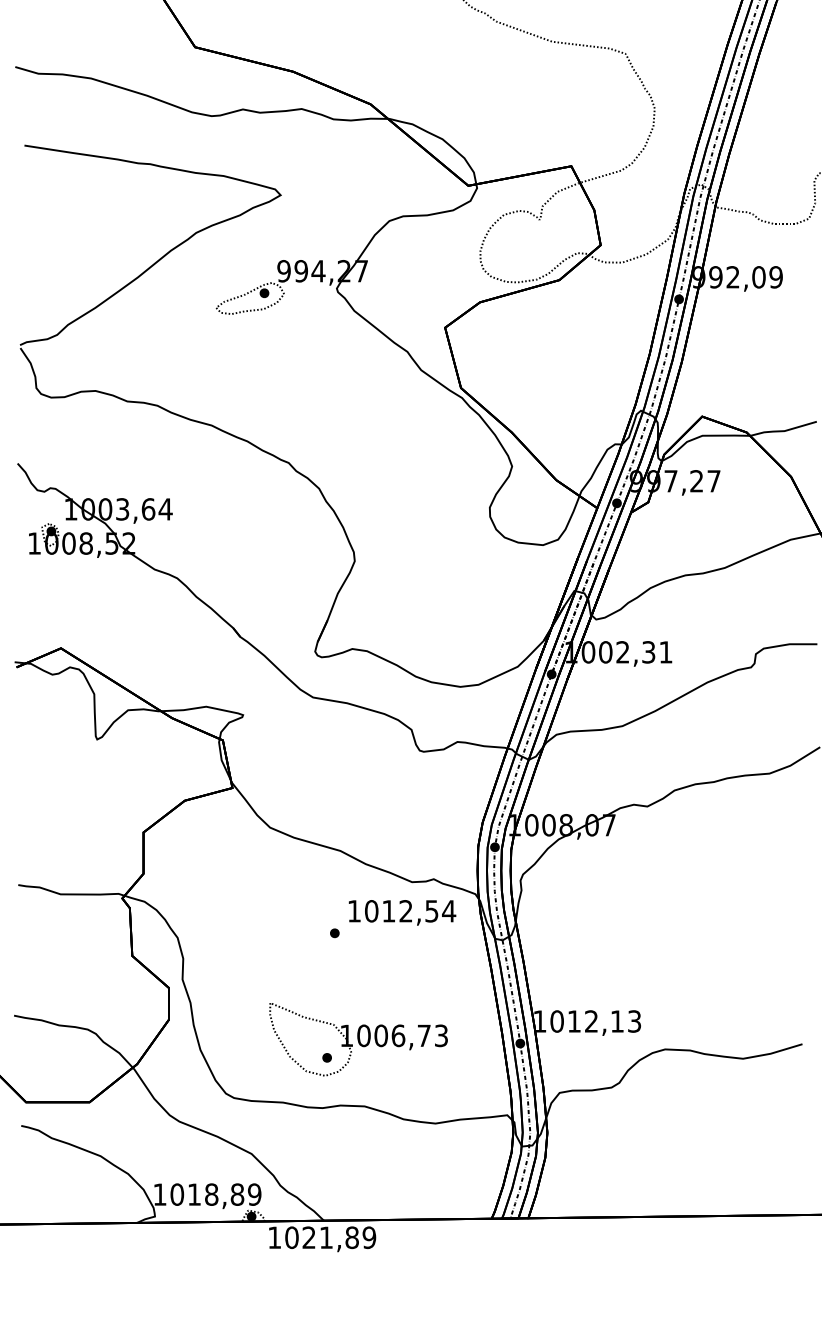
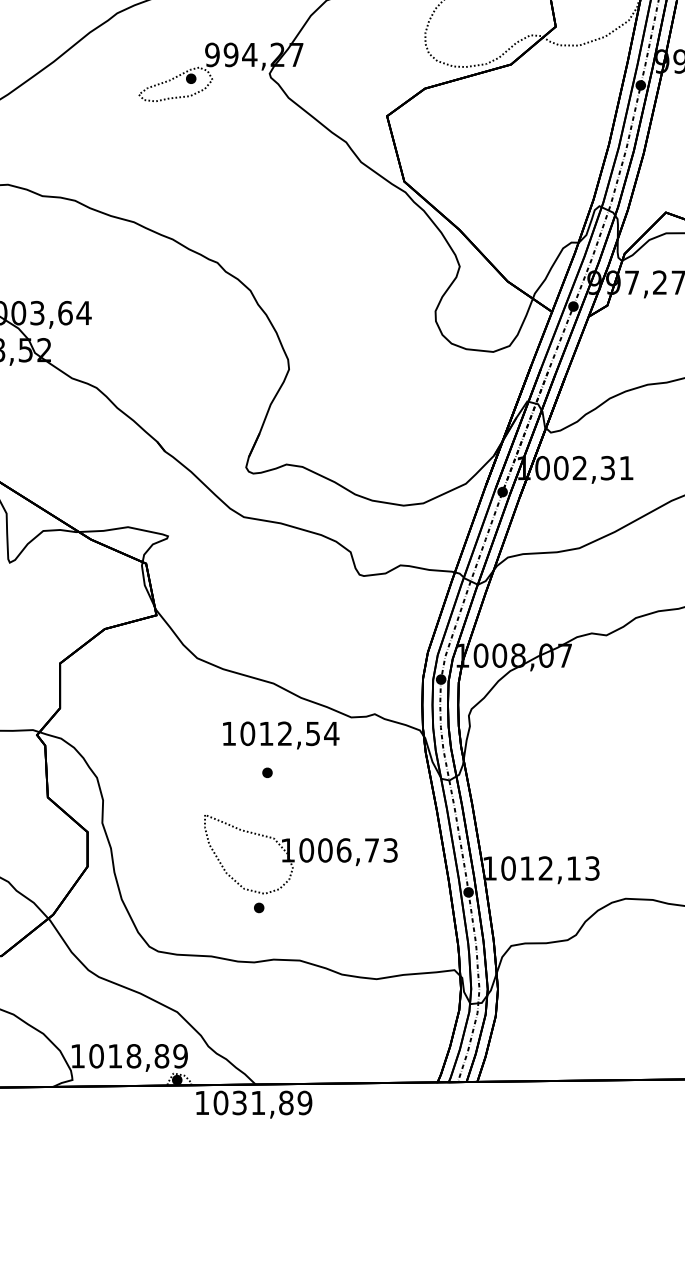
text: (402, 912) -> (281, 735), moved
part: (358, 1039) -> (300, 854), moved
text: (308, 1237) -> (238, 1102), 1021,89 -> 1031,89

